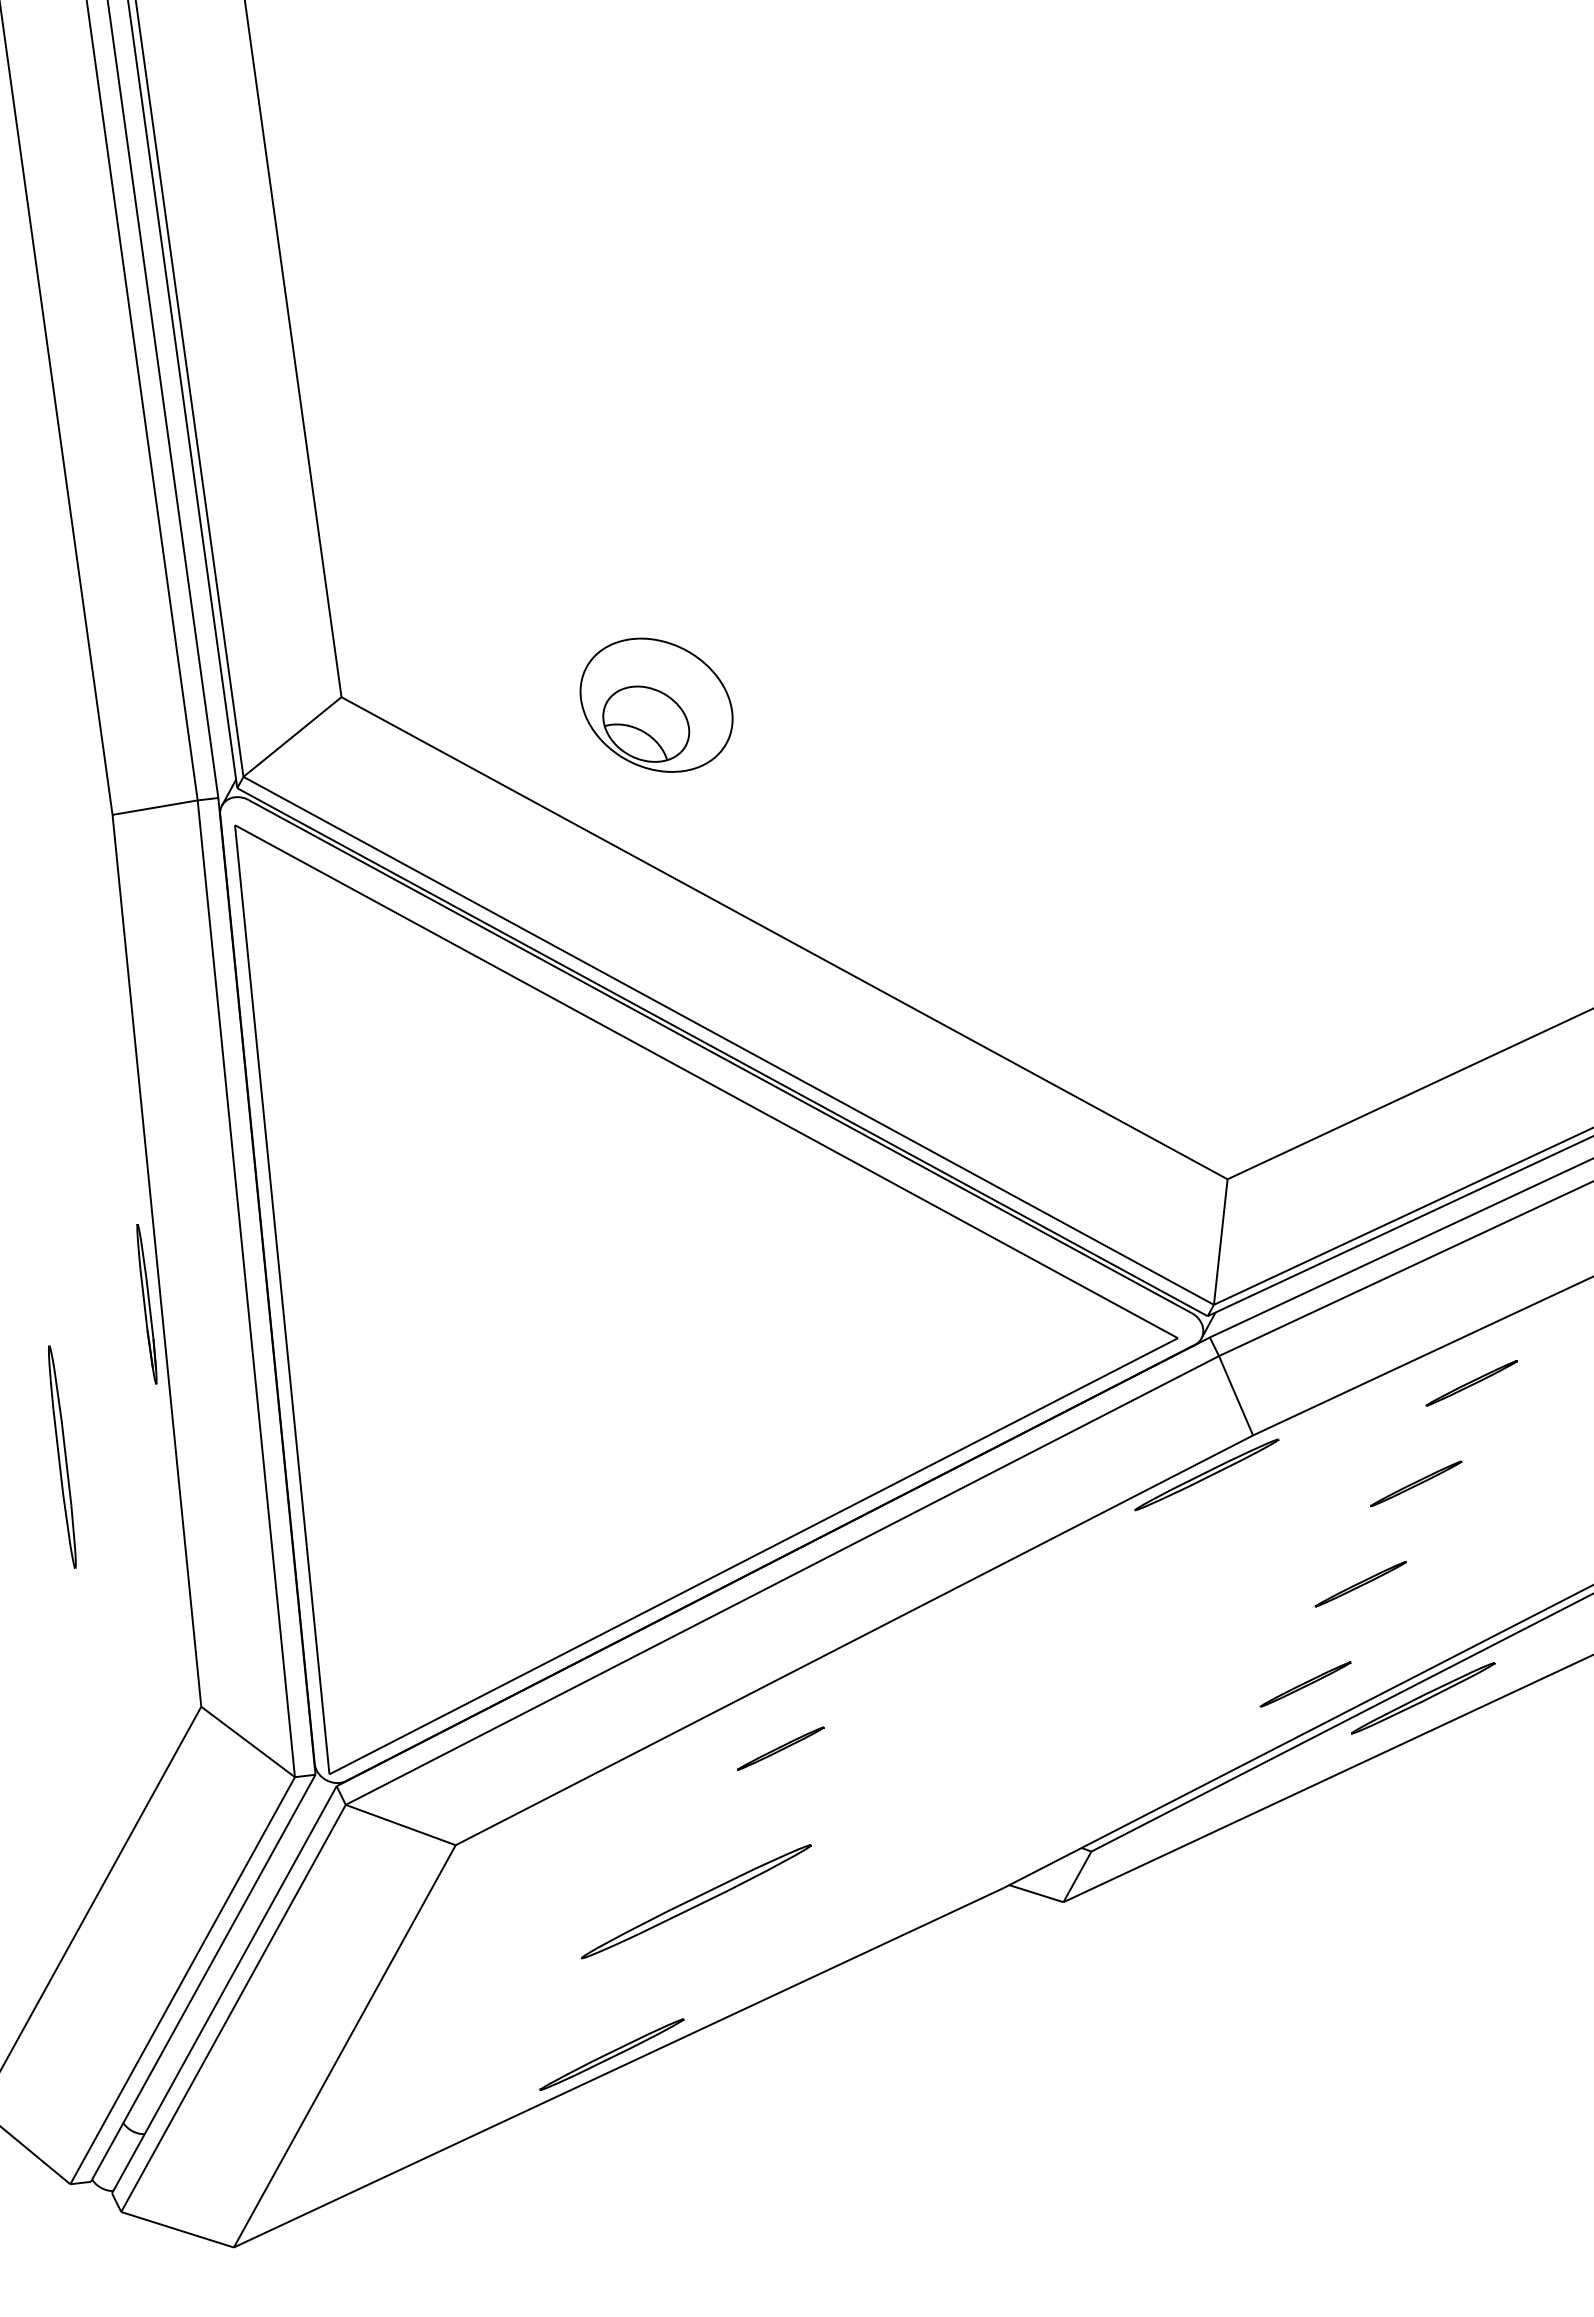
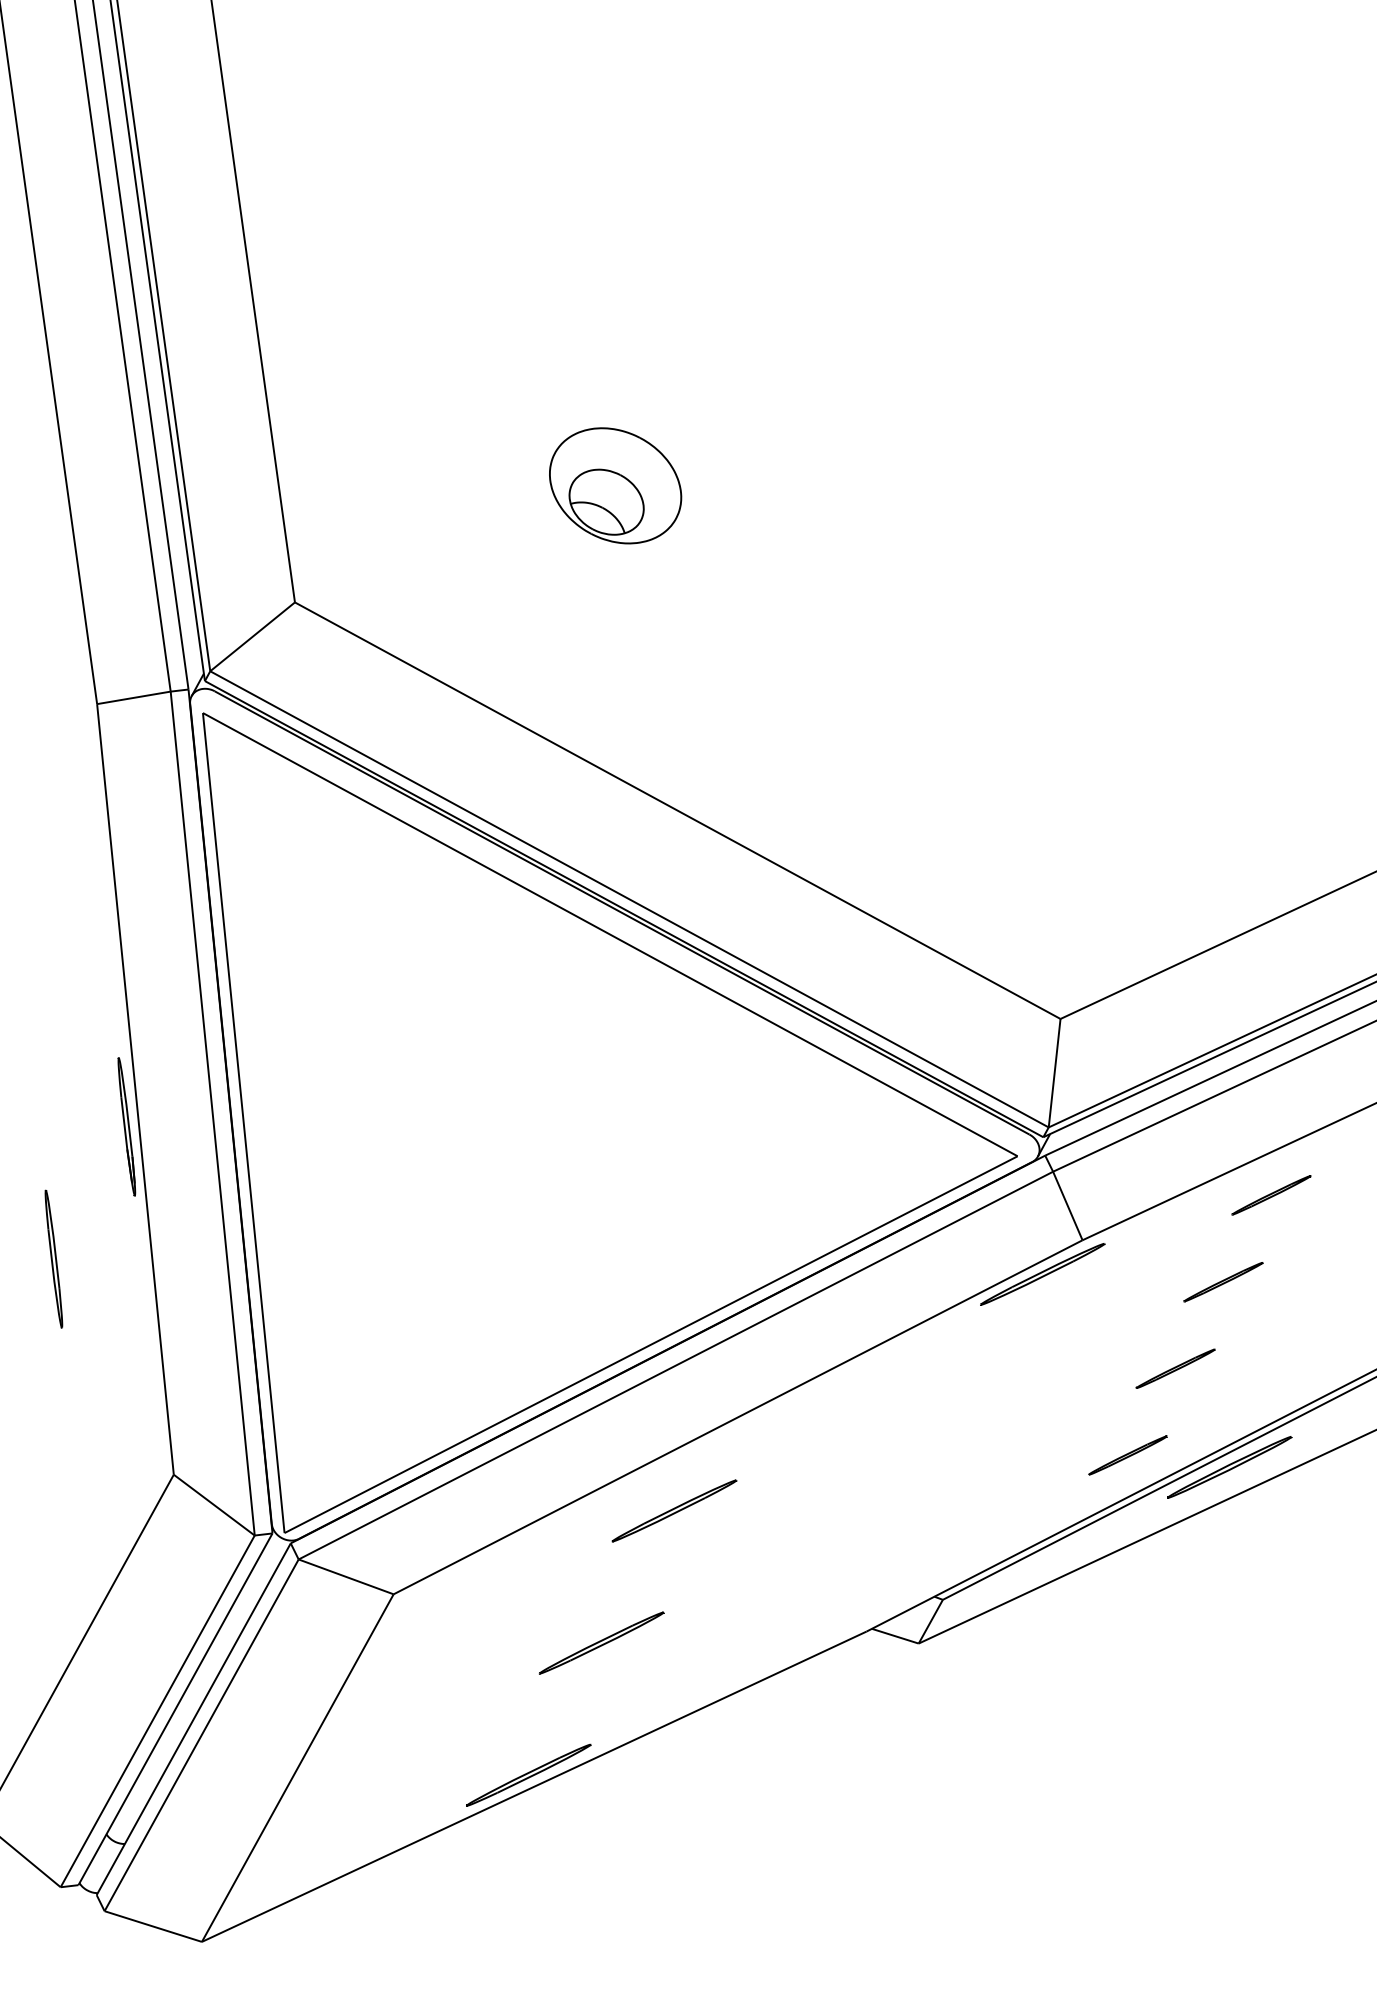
part: (656, 704) -> (615, 485), moved
part: (62, 1457) -> (53, 1259), size x0.71
part: (780, 1748) -> (674, 1510), size x1.67
part: (696, 1901) -> (601, 1642), size x0.62

